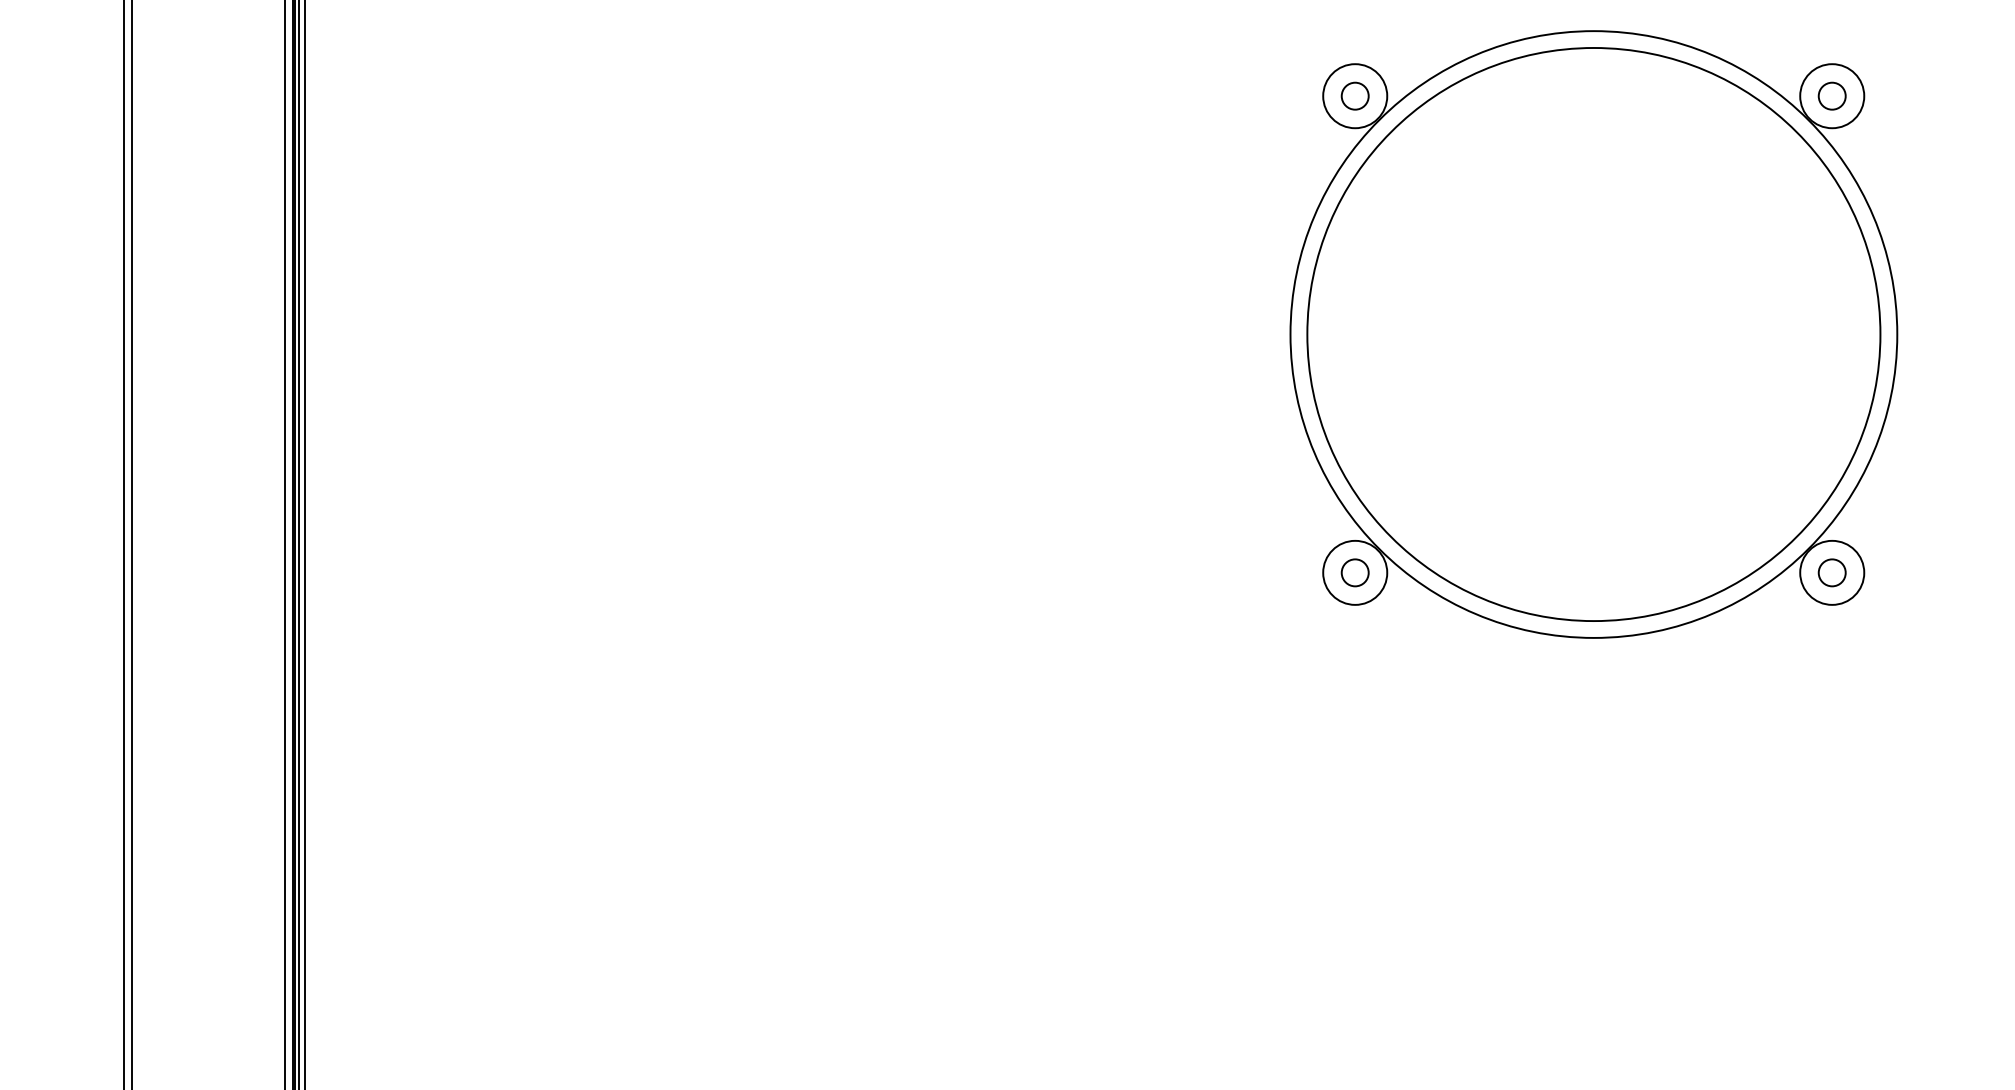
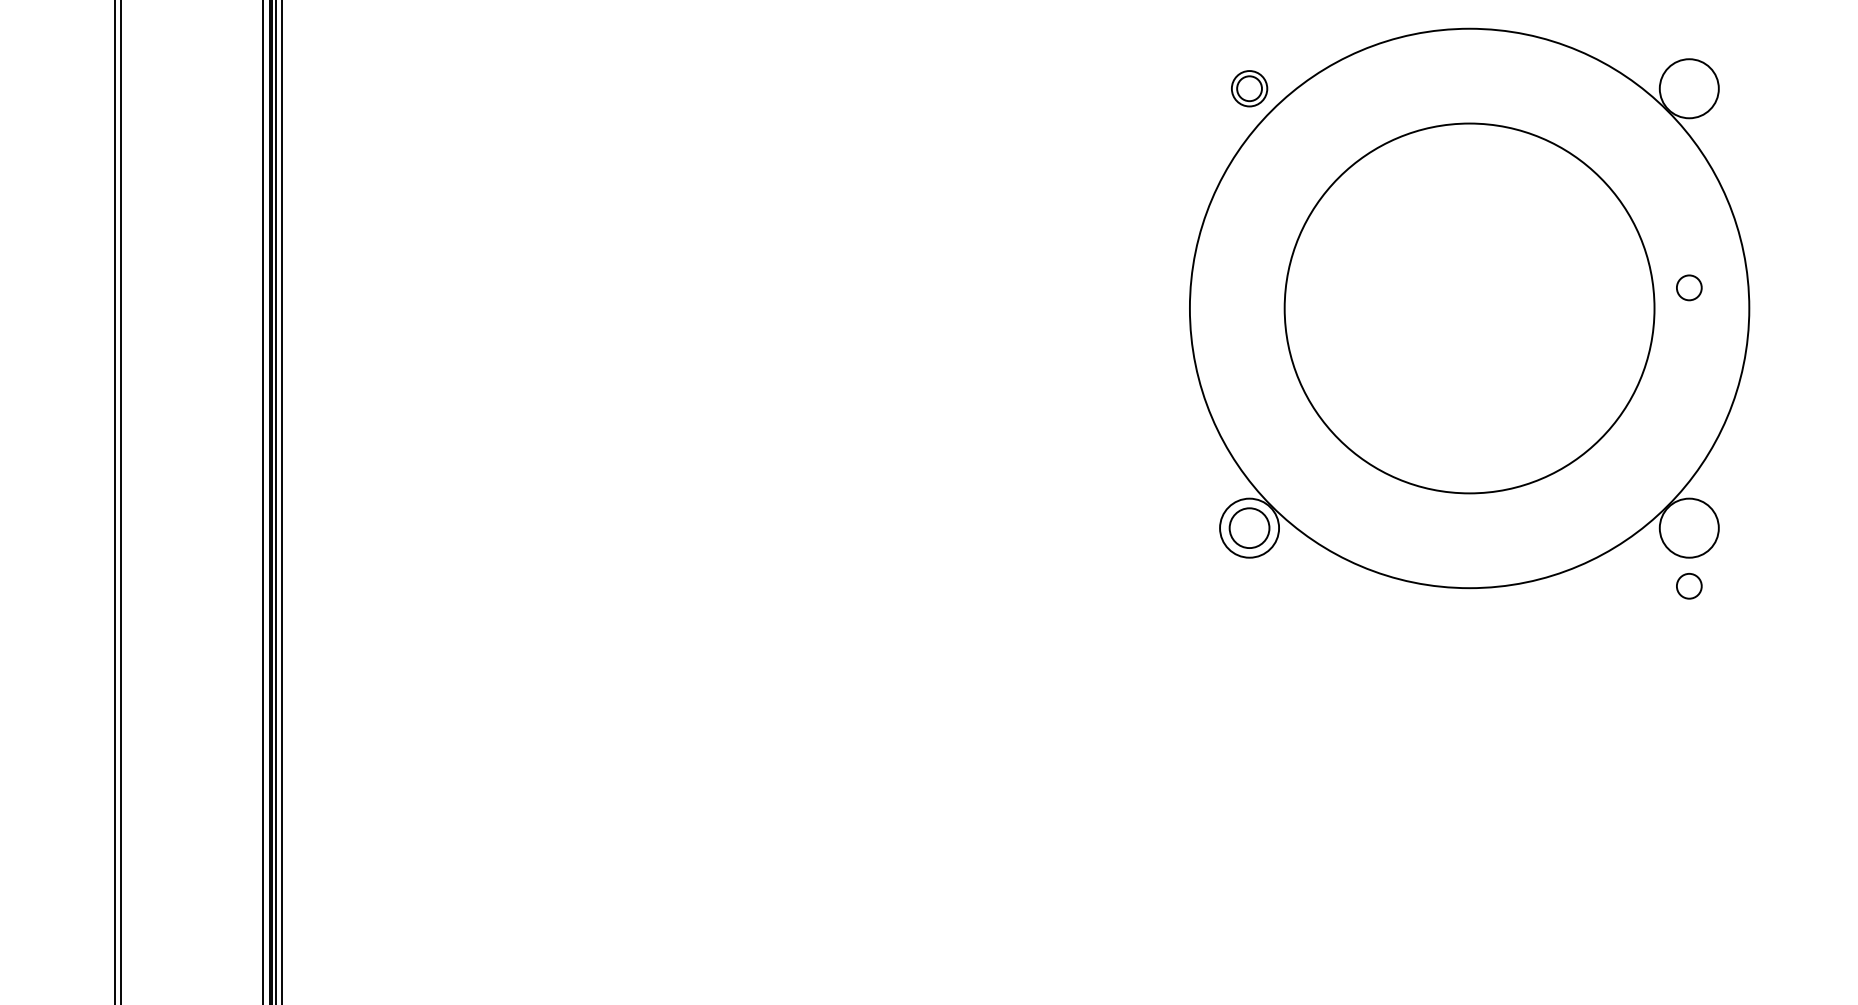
circle: (1831, 95) -> (1688, 287), moved
circle: (1355, 96) -> (1249, 89), size x0.6
circle: (1593, 334) -> (1469, 308), size x0.7
circle: (1354, 572) -> (1248, 527), size x1.6
circle: (1831, 572) -> (1688, 585), moved

